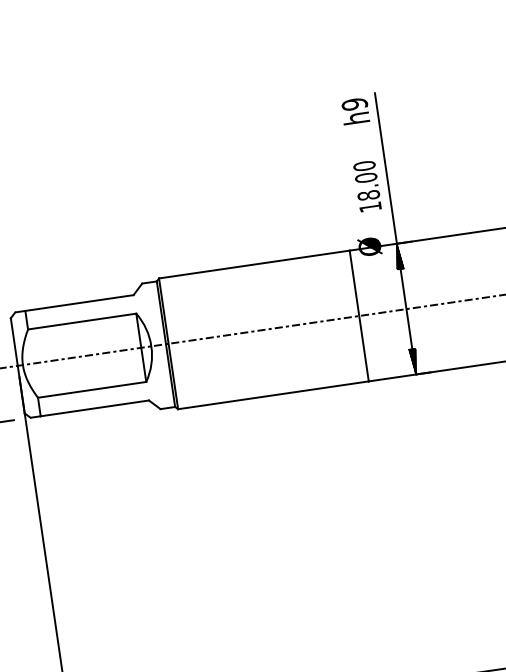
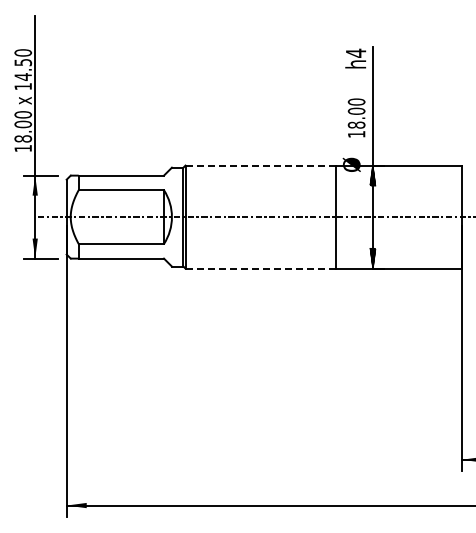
text: (353, 103) -> (355, 52), h9 -> h4
line: (254, 264) -> (260, 165), solid -> dashed
line: (274, 394) -> (261, 268), solid -> dashed

